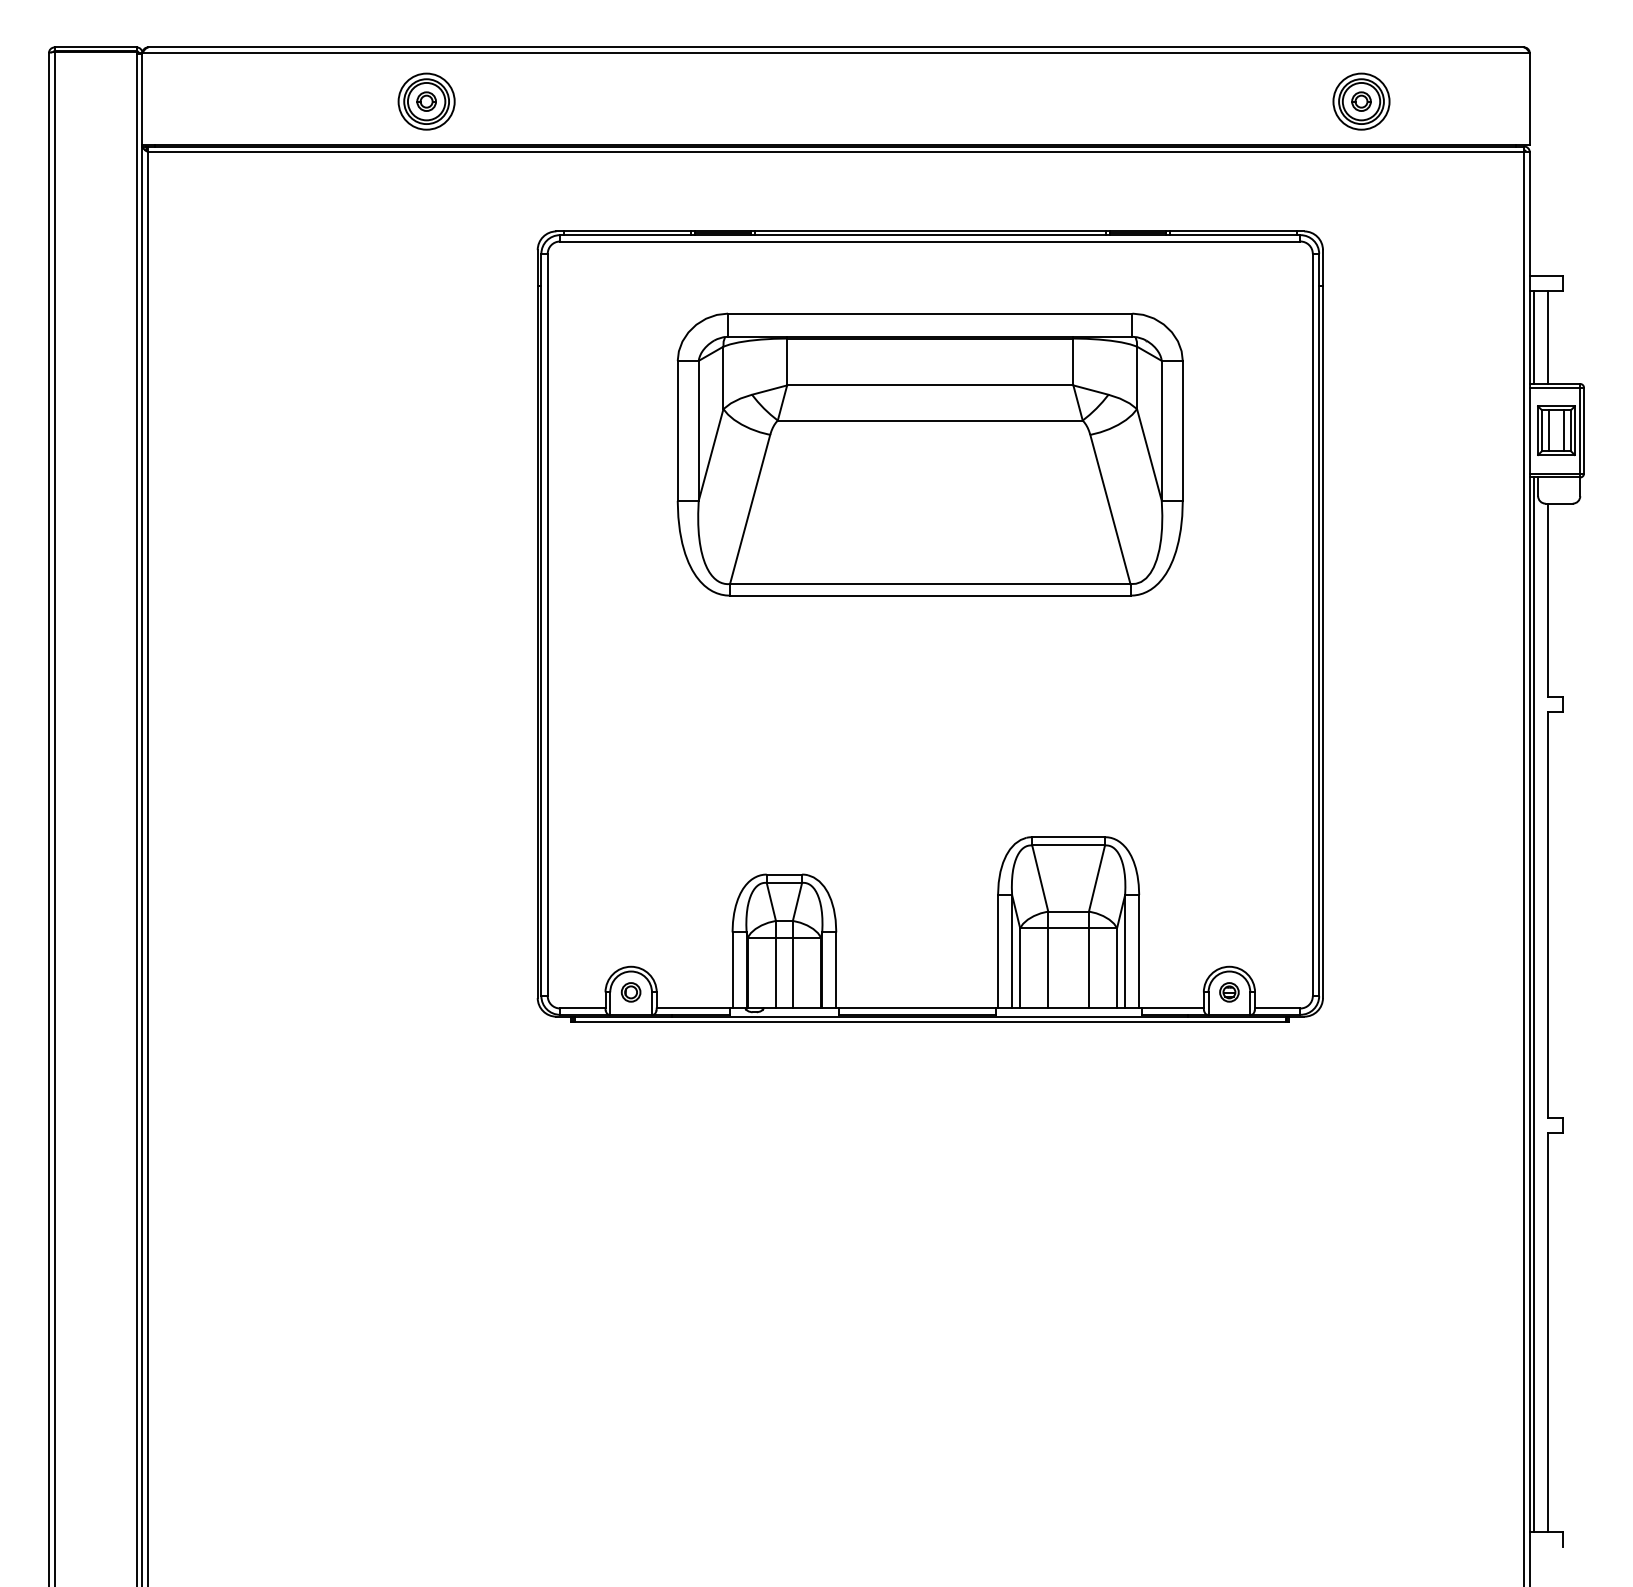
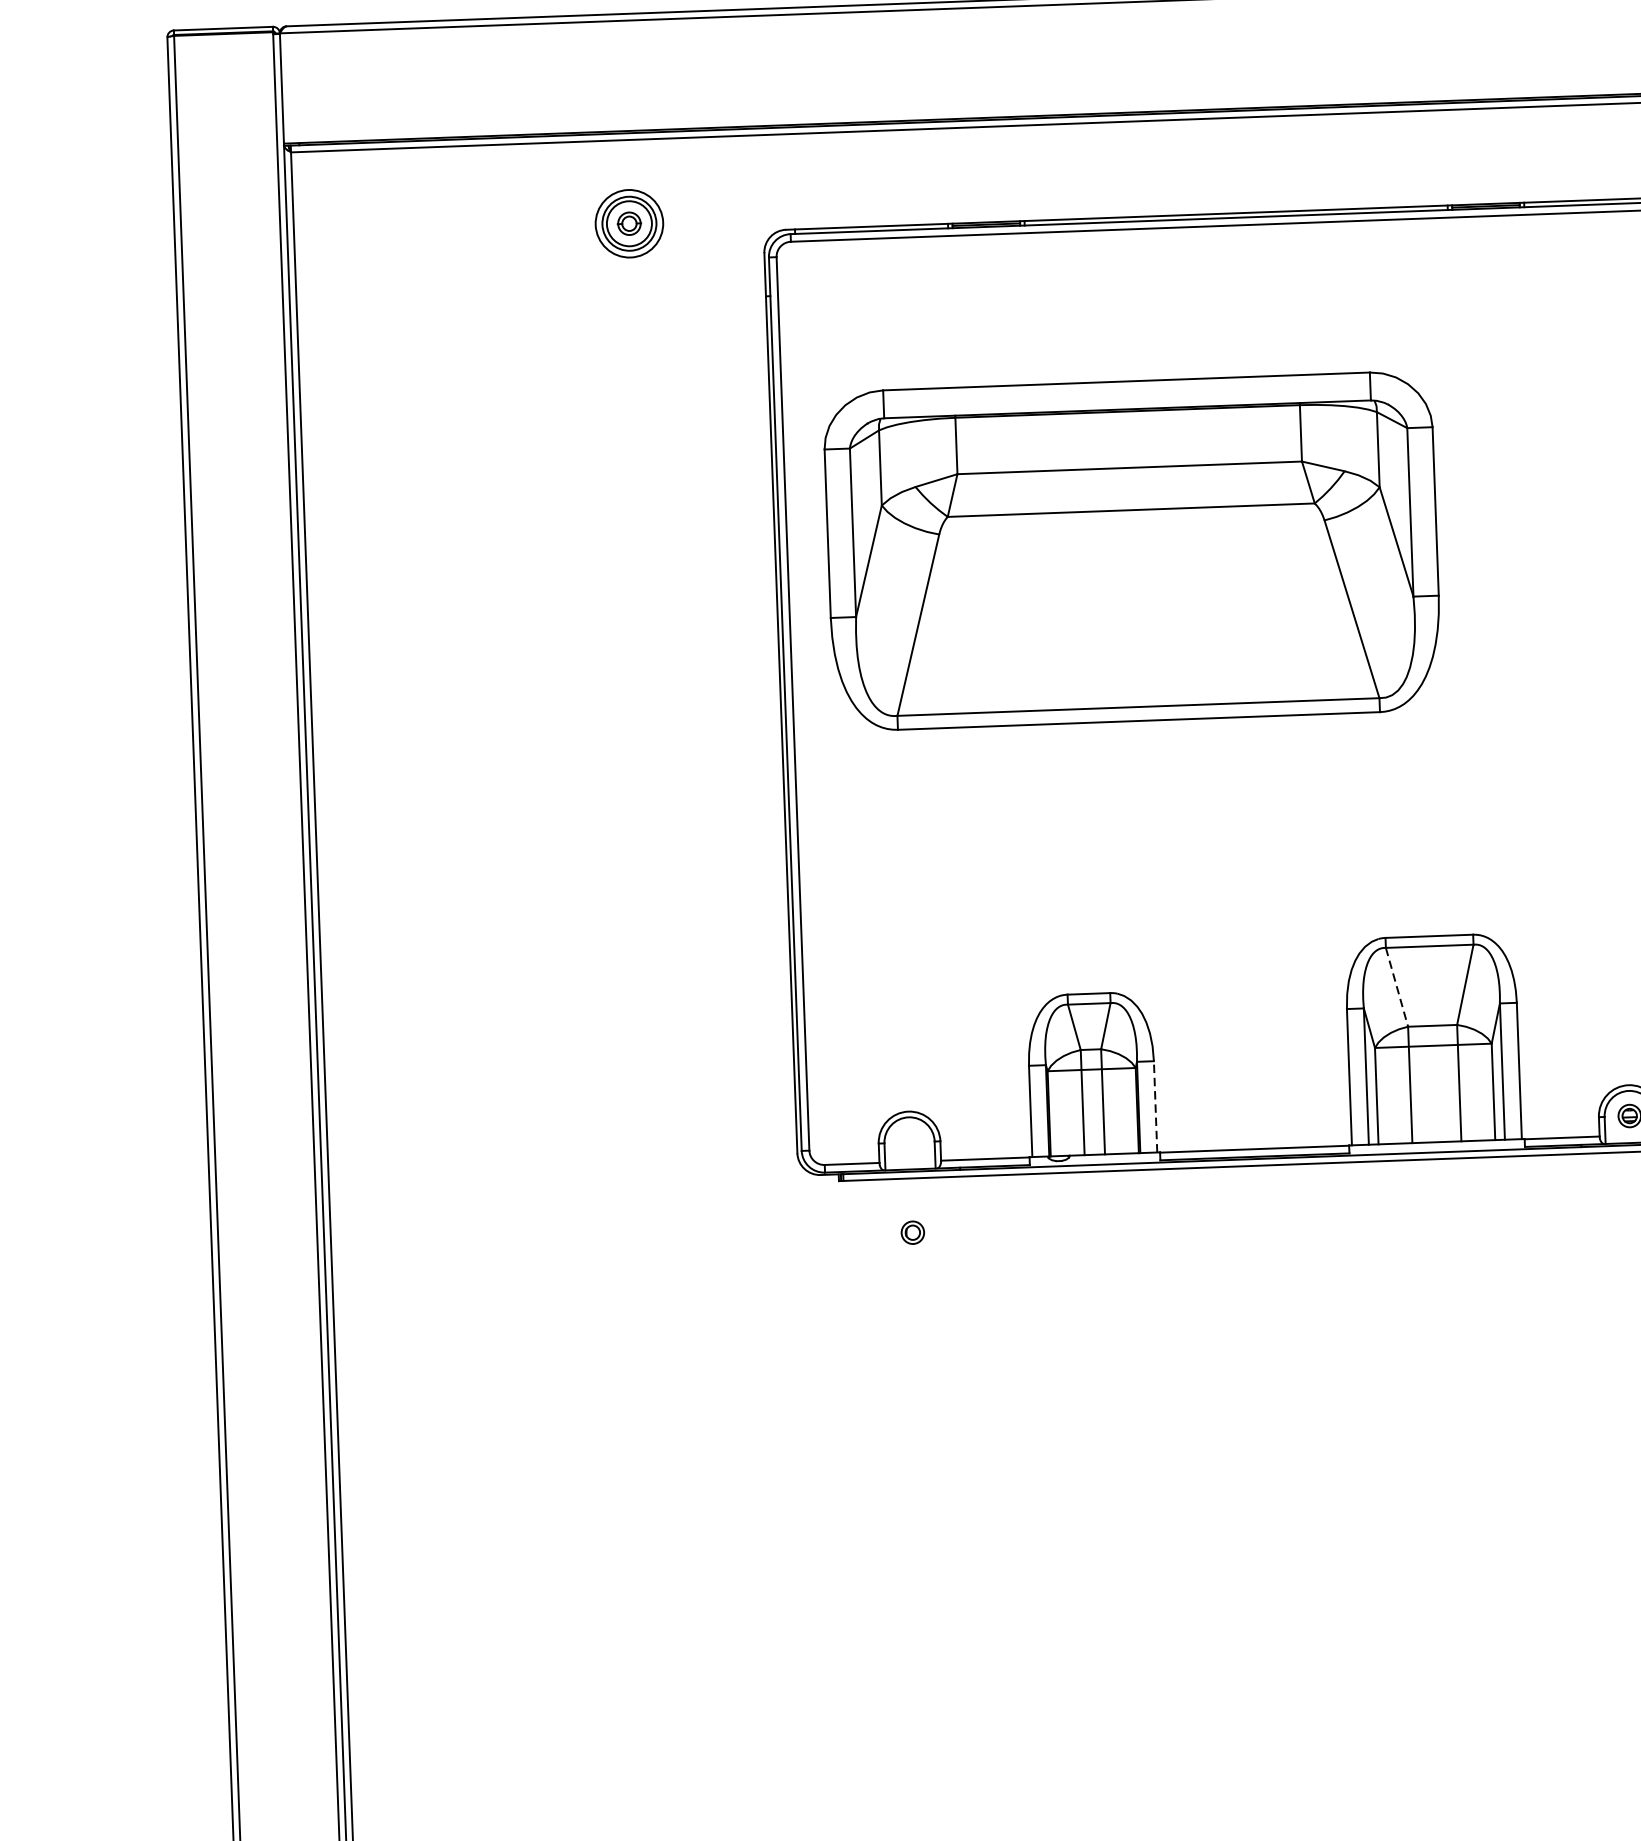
part: (426, 101) -> (629, 223), moved
part: (929, 454) -> (1131, 551), moved
line: (1040, 878) -> (1397, 987), solid -> dashed
line: (836, 970) -> (1155, 1107), solid -> dashed
part: (630, 992) -> (912, 1232), moved

